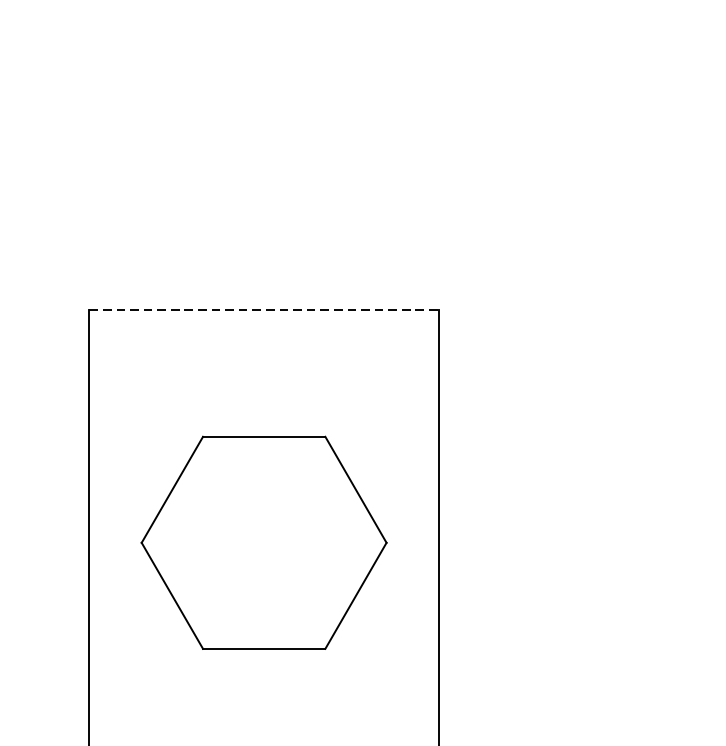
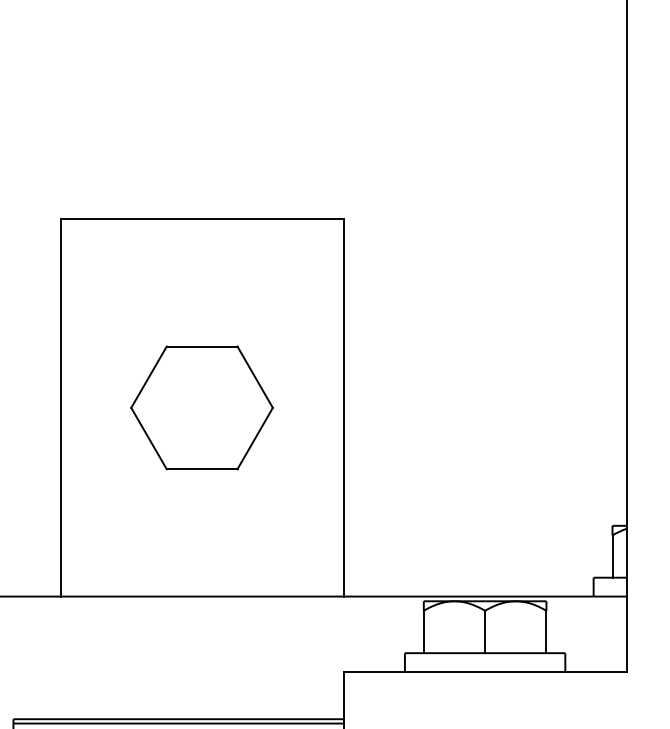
line: (264, 310) -> (202, 219), dashed -> solid
part: (263, 542) -> (201, 407), size x0.71

